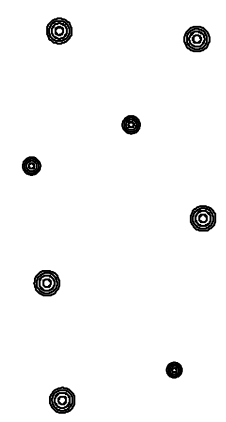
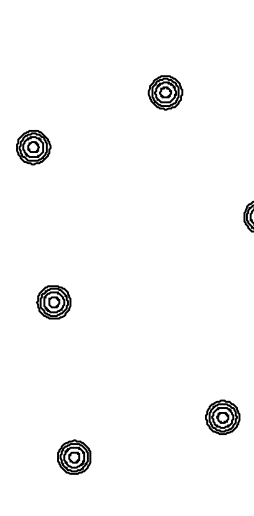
part: (130, 124) -> (164, 92), size x1.43
part: (31, 165) -> (33, 146), size x1.43
part: (173, 369) -> (221, 416), size x1.67

